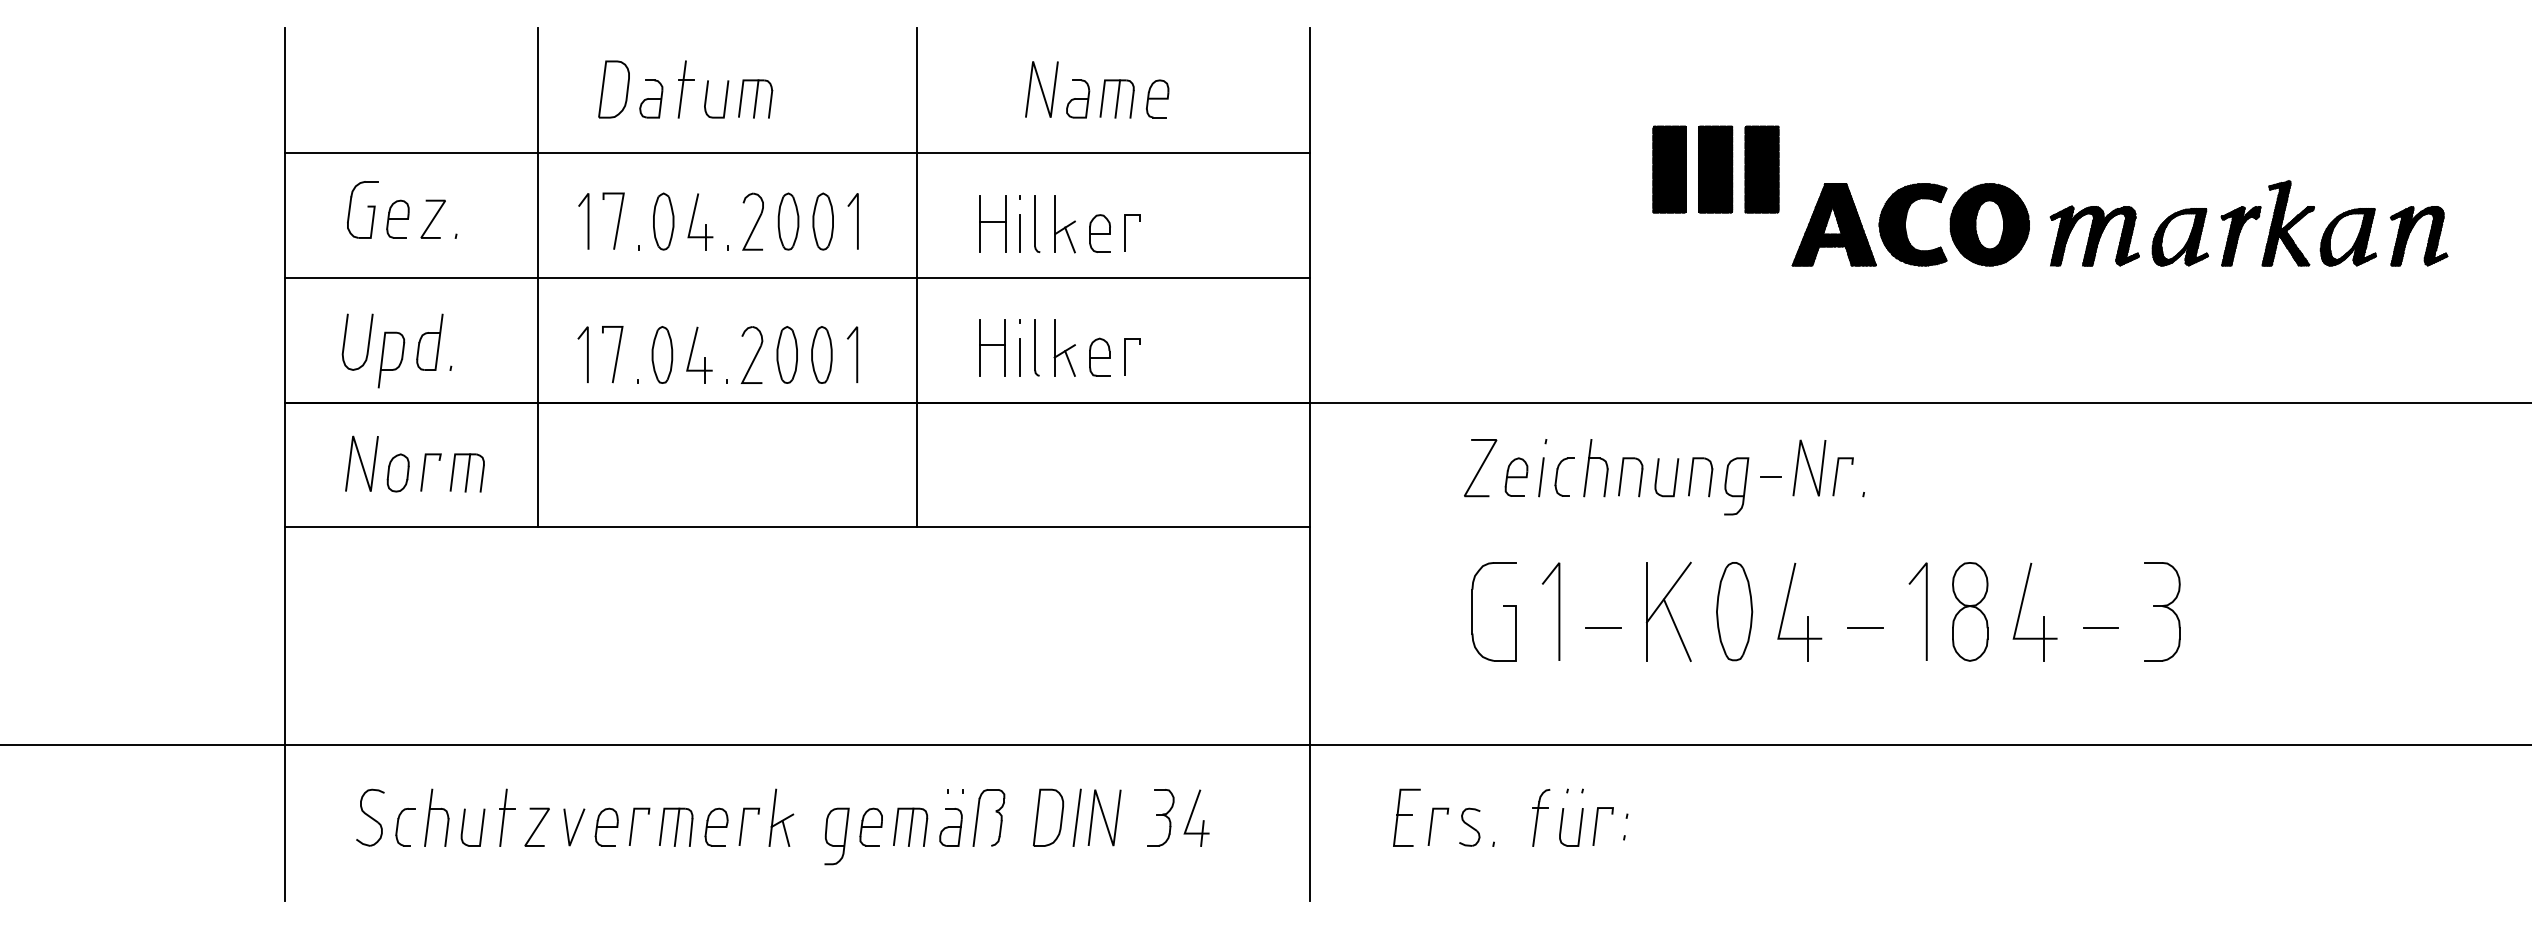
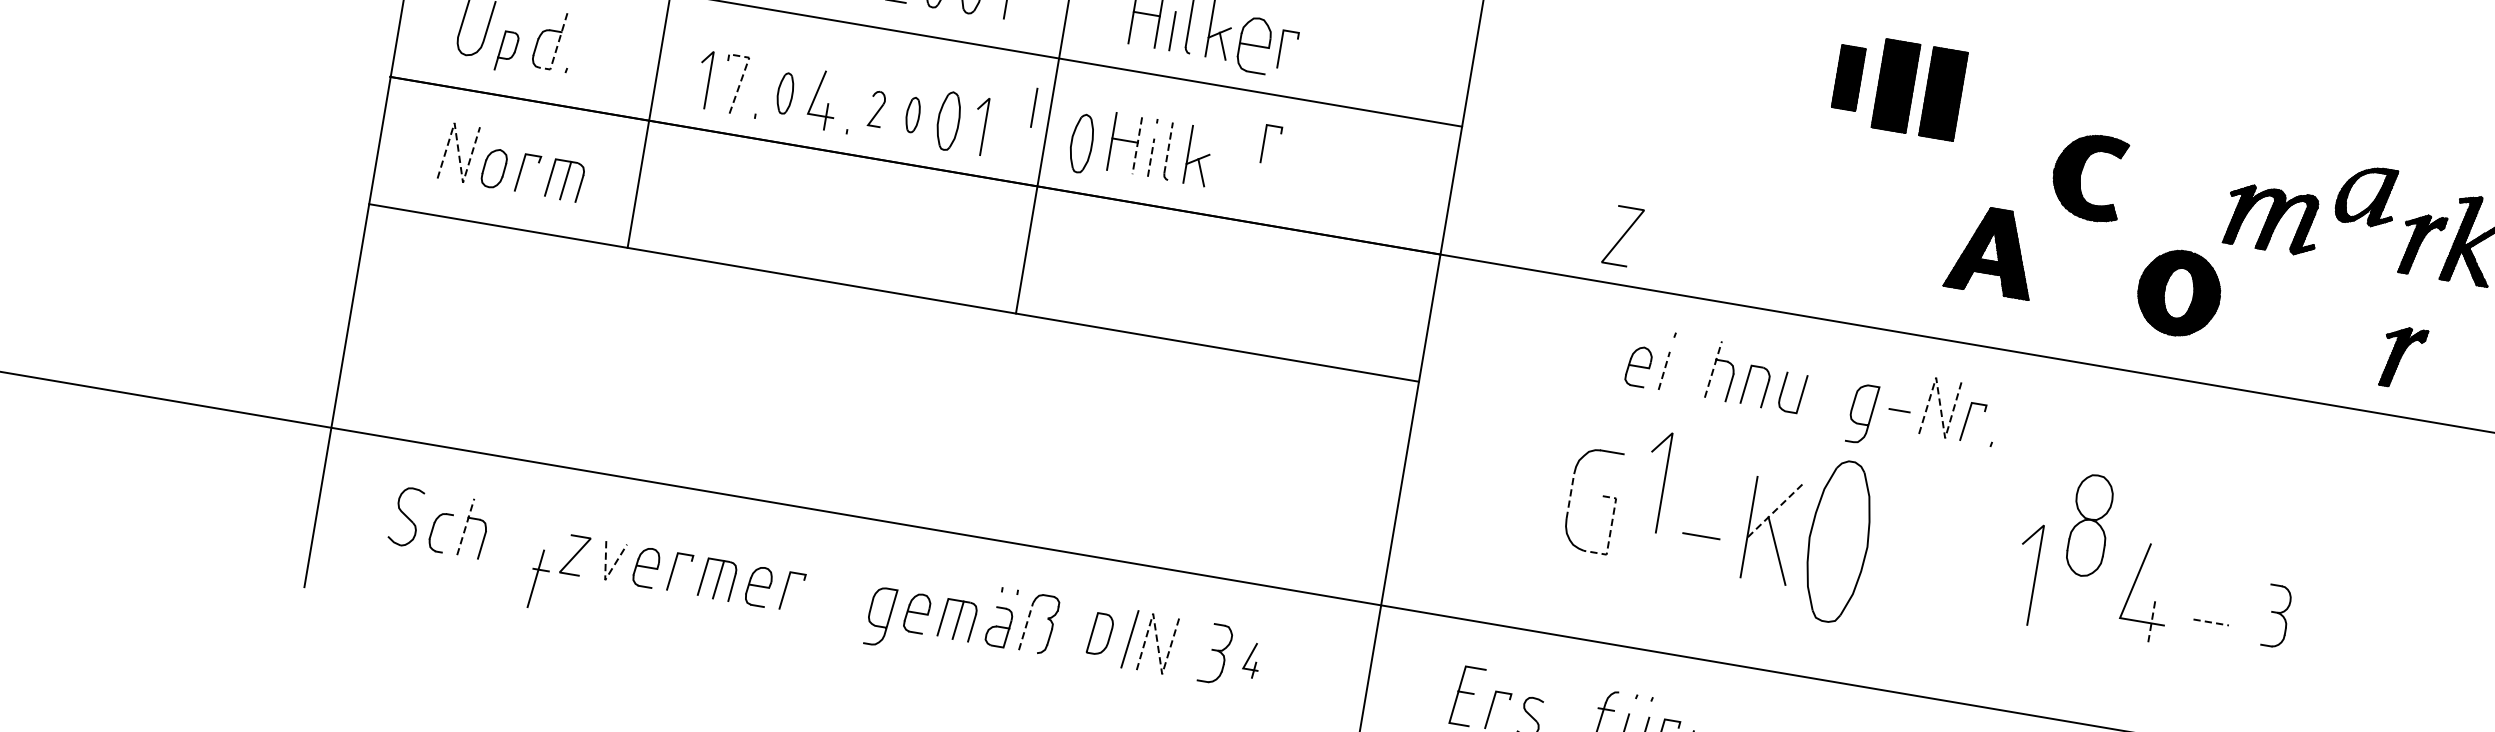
part: (1669, 169) -> (1848, 77), size x0.7
part: (1833, 224) -> (1992, 250), moved
part: (1989, 224) -> (2178, 292), moved
part: (1099, 233) -> (1253, 44), size x1.4
part: (2179, 237) -> (2366, 195), moved
line: (900, 328) -> (1033, 107), added
line: (620, 340) -> (744, 71), solid -> dashed
line: (1035, 345) -> (1169, 148), solid -> dashed
part: (2240, 346) -> (2402, 358), added
line: (438, 348) -> (557, 48), solid -> dashed
line: (1004, 348) -> (1136, 146), solid -> dashed
part: (662, 354) -> (785, 92), size x0.7
part: (751, 354) -> (876, 108), size x0.6
part: (786, 354) -> (912, 114), size x0.6
part: (951, 354) -> (1081, 143), added
part: (1099, 356) -> (1232, 170), removed
line: (1125, 356) -> (1264, 143), moved
line: (1020, 357) -> (1151, 158), solid -> dashed
part: (391, 359) -> (507, 51), size x0.7
line: (362, 464) -> (459, 153), solid -> dashed
line: (1587, 467) -> (1713, 368), solid -> dashed
line: (1480, 468) -> (1622, 236), moved
line: (1809, 468) -> (1940, 408), solid -> dashed
line: (1541, 476) -> (1664, 370), solid -> dashed
part: (1557, 476) -> (1680, 372), removed
part: (1692, 476) -> (1819, 396), removed
line: (1668, 592) -> (1774, 510), solid -> dashed
line: (1472, 611) -> (1570, 496), solid -> dashed
line: (1558, 611) -> (1663, 482), moved
part: (1734, 611) -> (1838, 541), size x1.6
part: (1970, 611) -> (2090, 525), moved
part: (2162, 611) -> (2277, 615), size x0.6
part: (1807, 616) -> (1912, 559), removed
line: (1865, 627) -> (1970, 580), removed
line: (2101, 628) -> (2211, 622), solid -> dashed
line: (1516, 638) -> (1610, 531), solid -> dashed
line: (2044, 639) -> (2151, 624), solid -> dashed
line: (428, 817) -> (465, 526), solid -> dashed
part: (507, 817) -> (539, 579), moved
part: (781, 817) -> (827, 587), removed
part: (1048, 817) -> (1100, 633), size x0.7
line: (1104, 817) -> (1157, 643), solid -> dashed
part: (1196, 817) -> (1252, 659), size x0.6
line: (976, 822) -> (1025, 626), solid -> dashed
curve: (480, 831) -> (516, 549), removed
line: (569, 845) -> (605, 579), solid -> dashed

